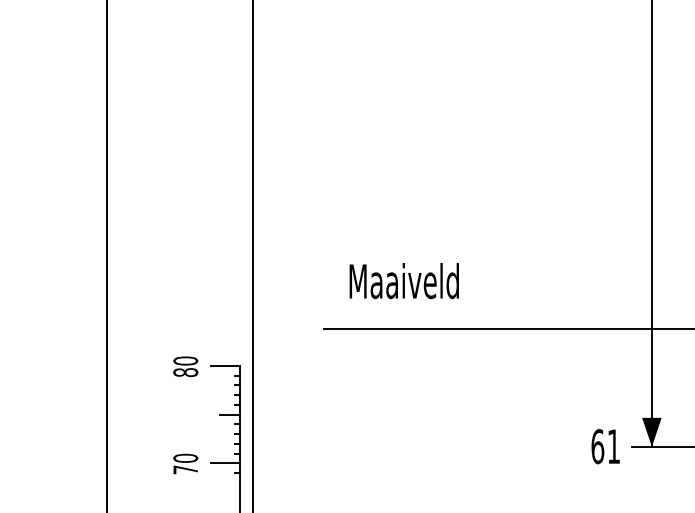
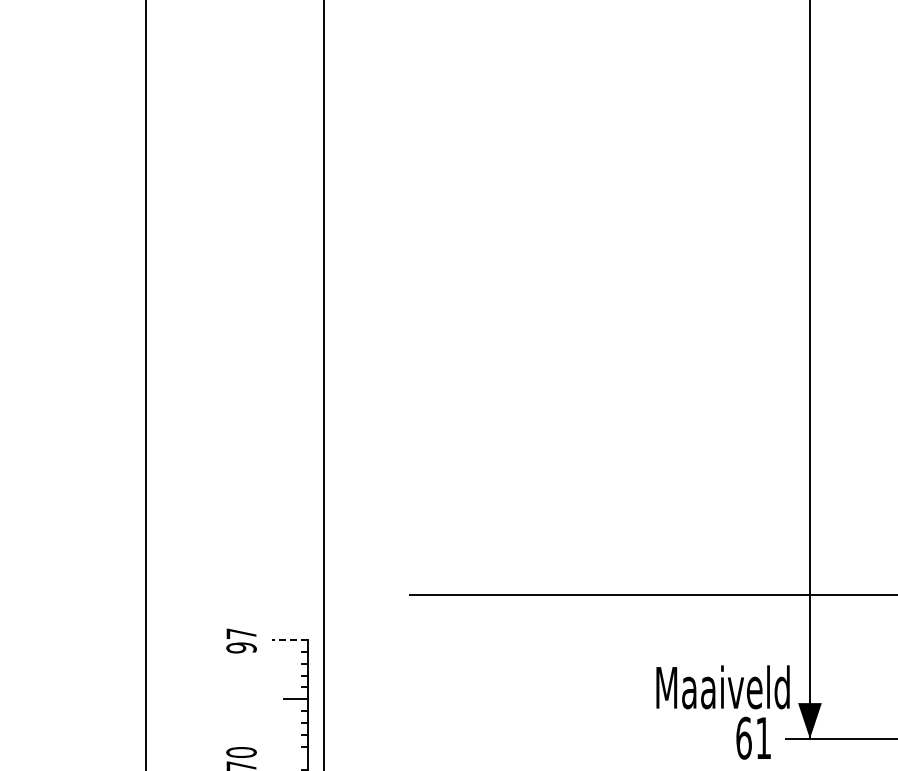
text: (403, 281) -> (722, 687), moved
line: (225, 365) -> (289, 639), solid -> dashed
text: (185, 366) -> (241, 640), 80 -> 97
line: (225, 463) -> (289, 758), removed

